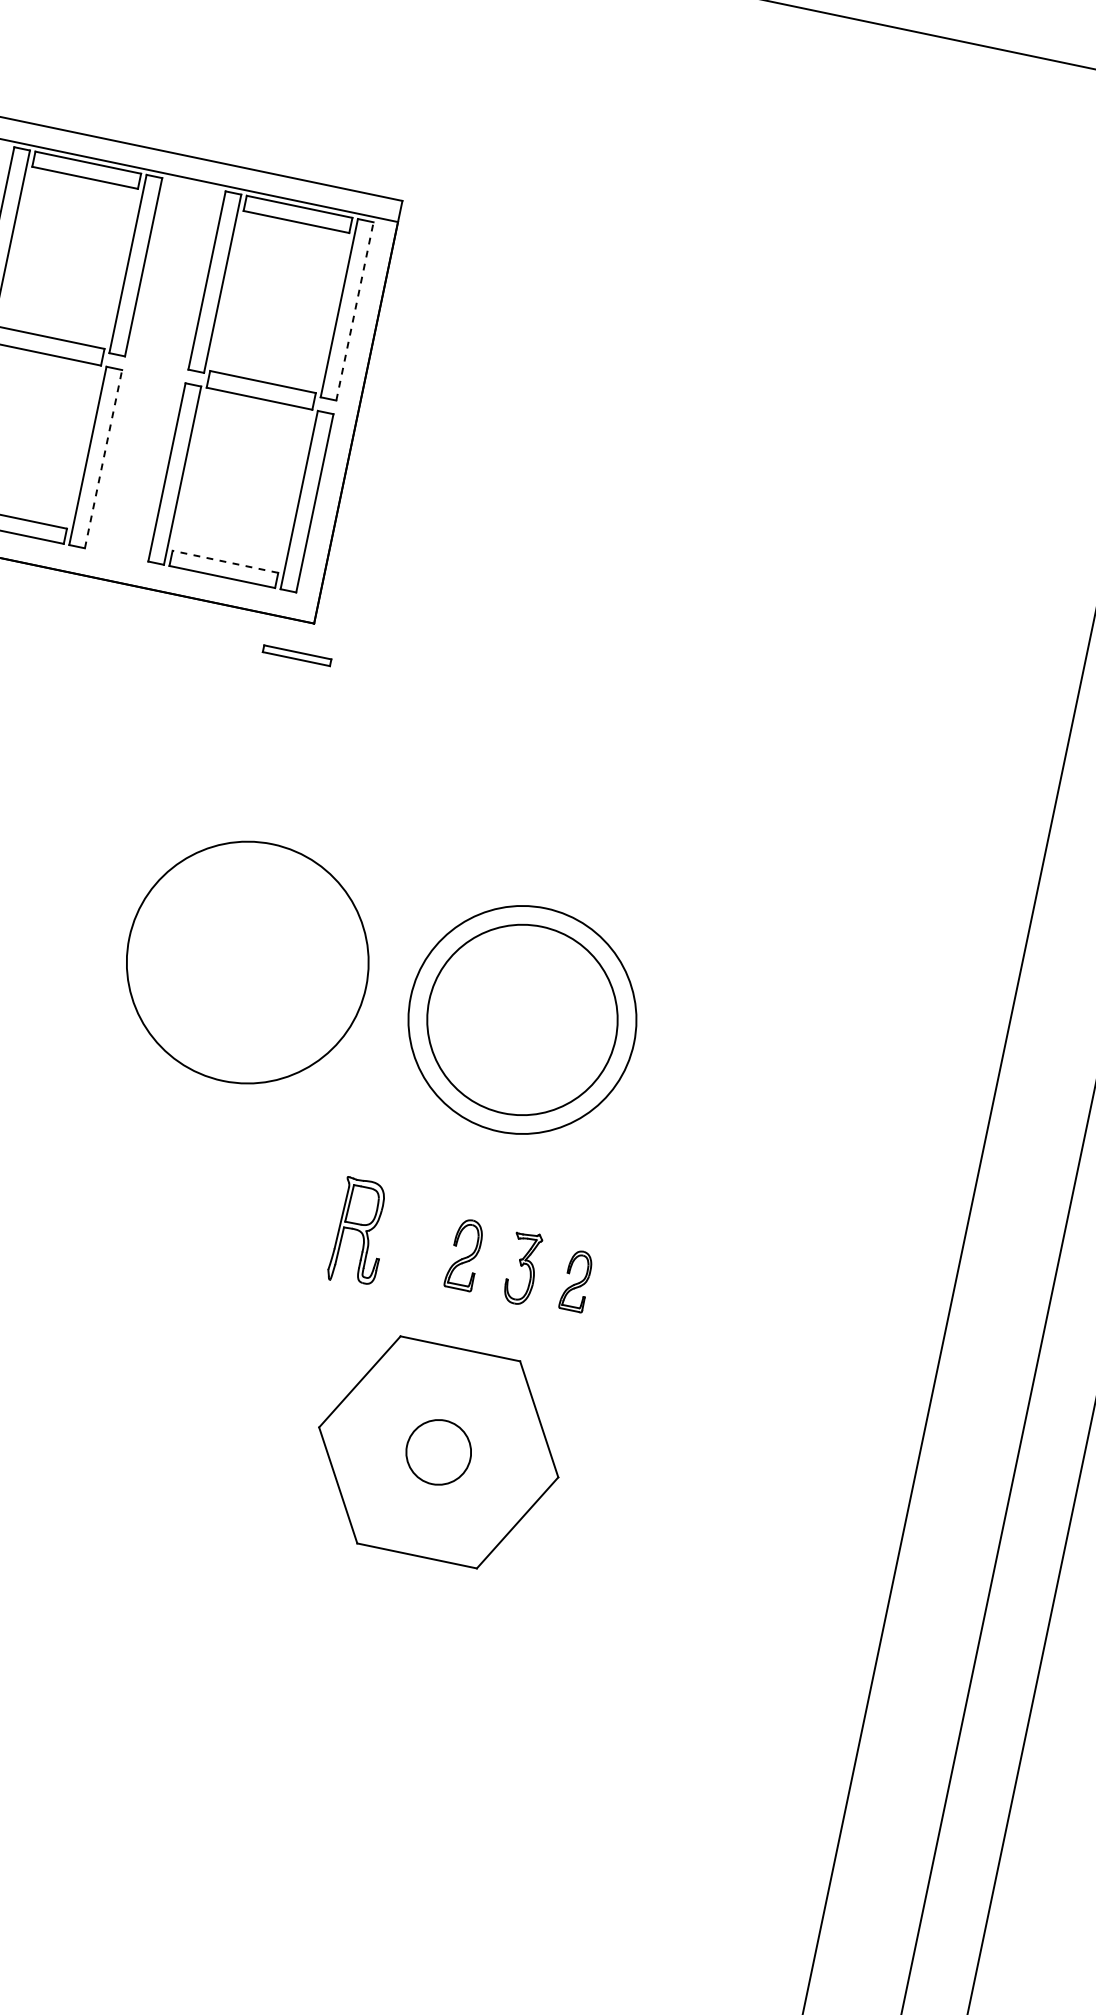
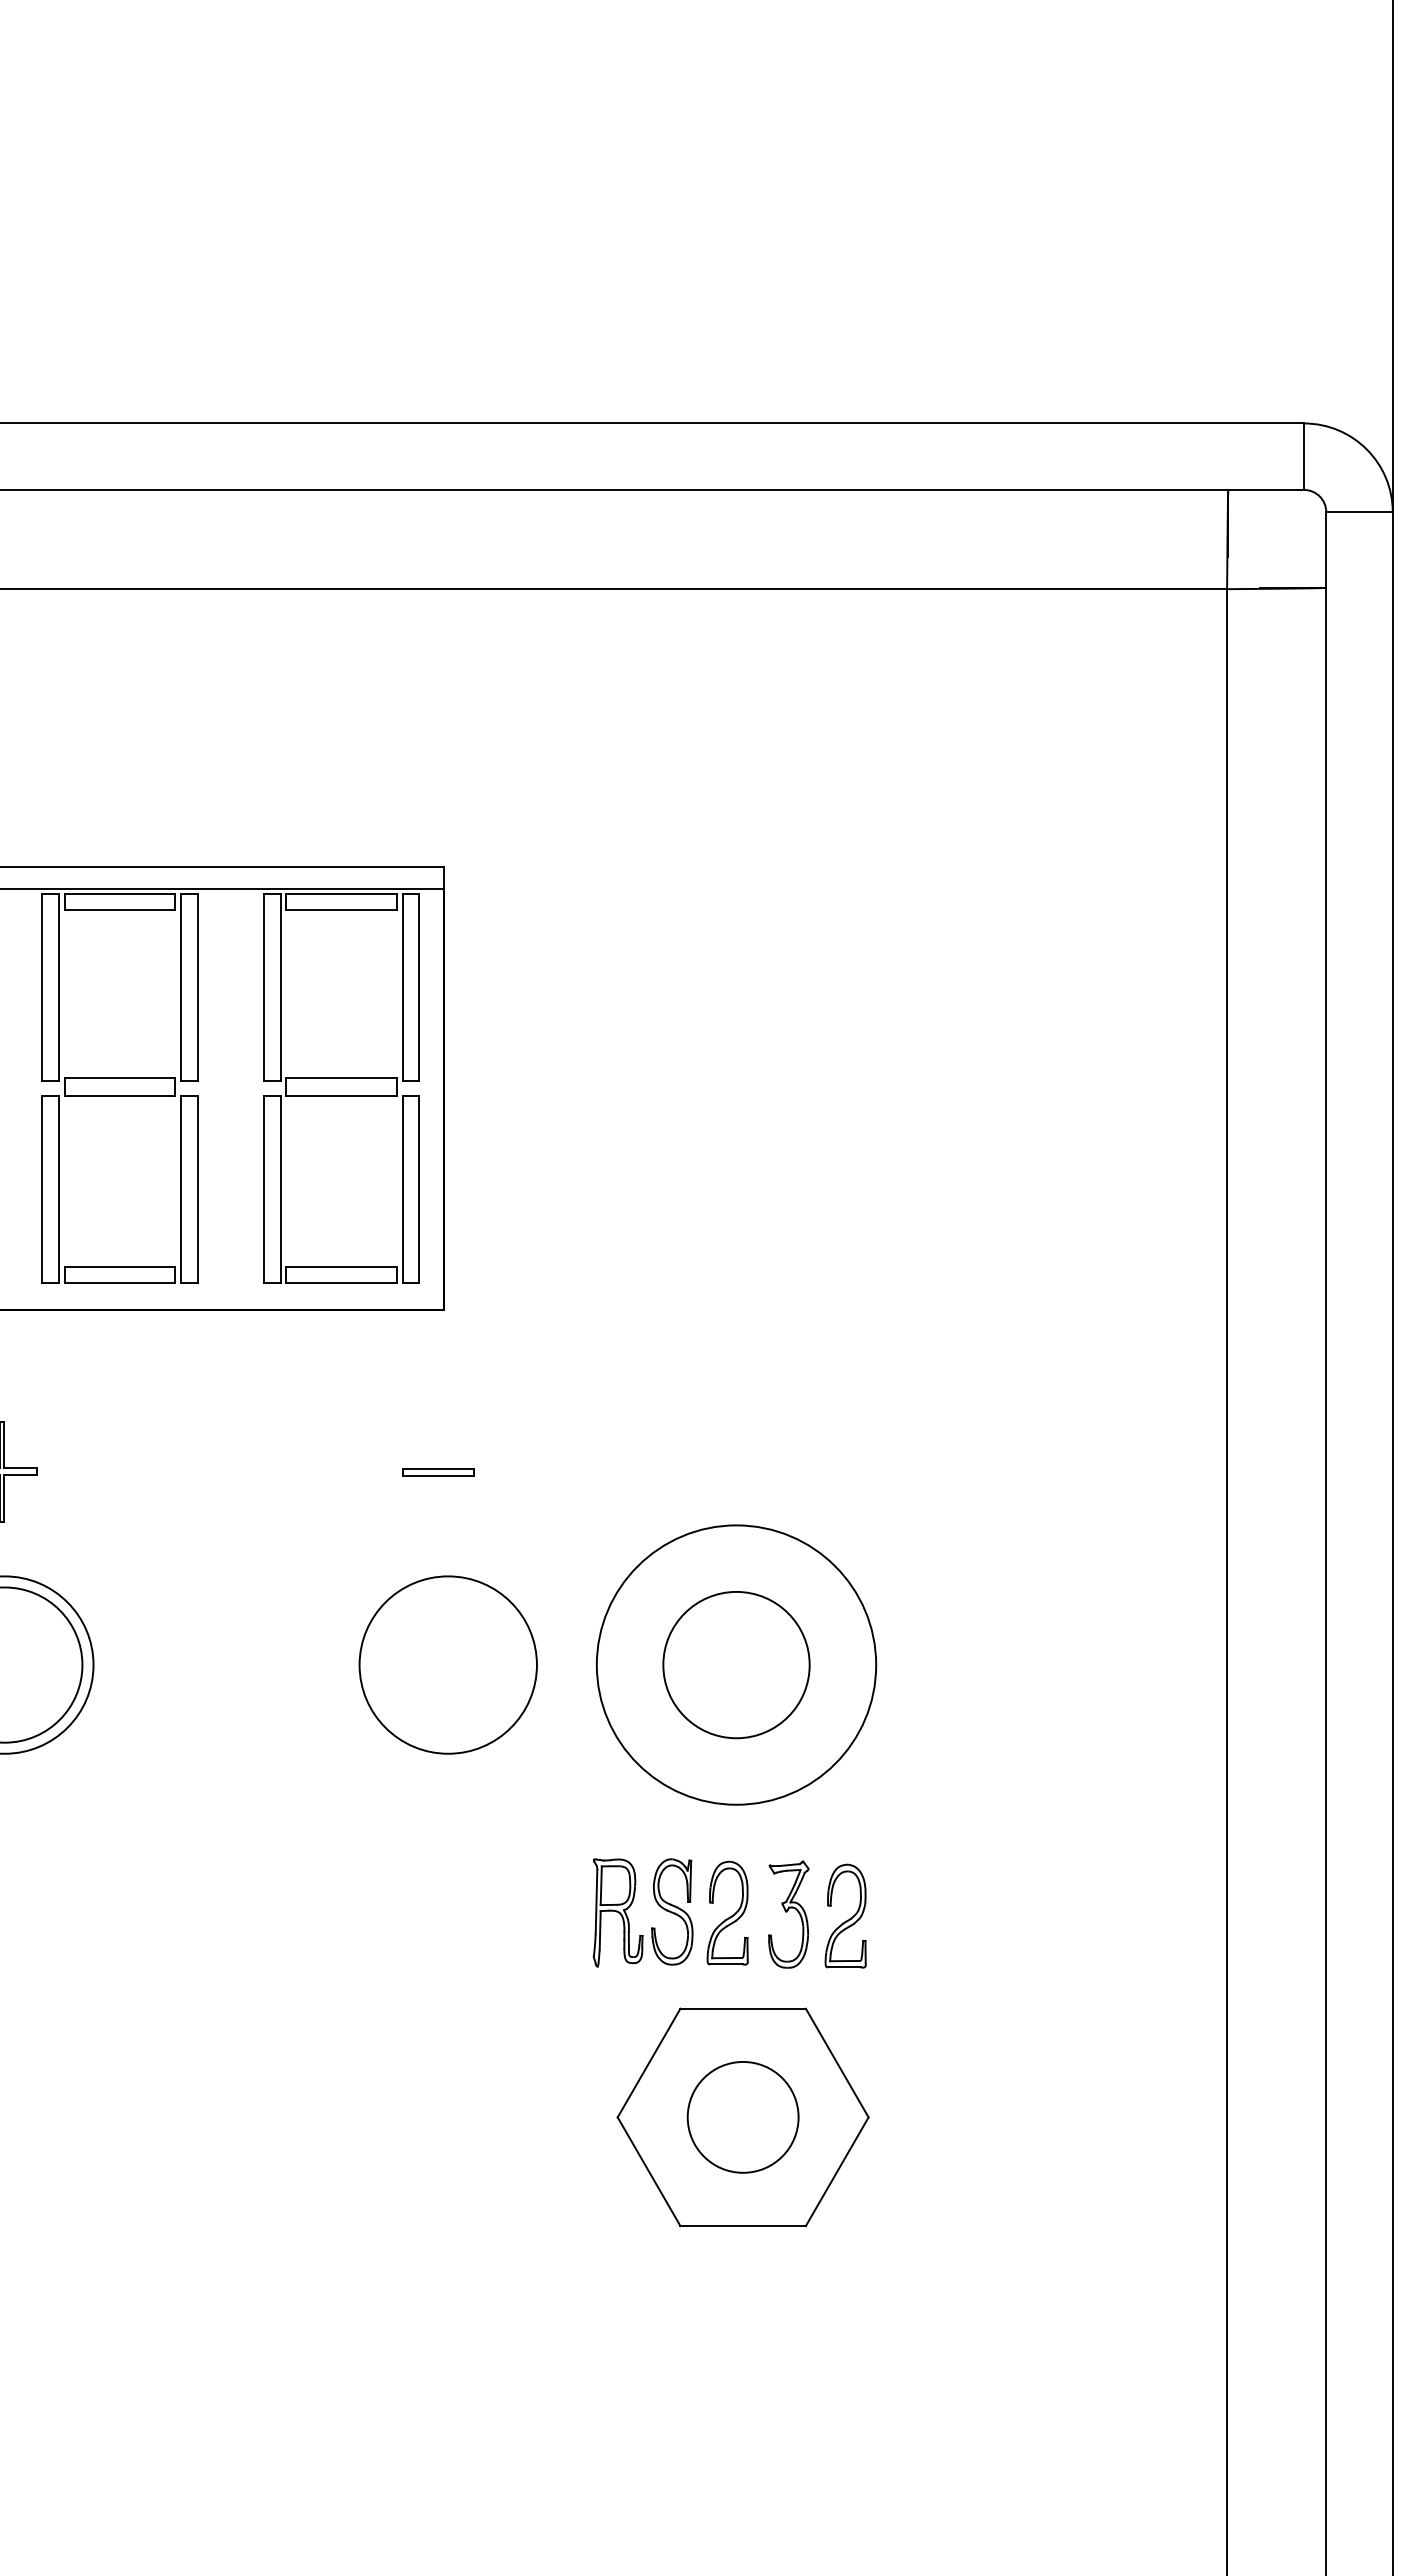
line: (355, 311) -> (419, 987), dashed -> solid
line: (103, 459) -> (197, 1189), dashed -> solid
line: (225, 561) -> (341, 1266), dashed -> solid
part: (297, 655) -> (438, 1472), moved
circle: (247, 961) -> (447, 1664), size x0.71
circle: (522, 1019) -> (736, 1664), size x0.62
circle: (522, 1019) -> (736, 1664), size x1.43
part: (412, 1242) -> (672, 1911), added
part: (464, 1254) -> (727, 1912), size x1.43
part: (522, 1268) -> (788, 1914), size x1.43
part: (576, 1280) -> (845, 1915), size x1.67
circle: (438, 1451) -> (742, 2116), size x1.67

